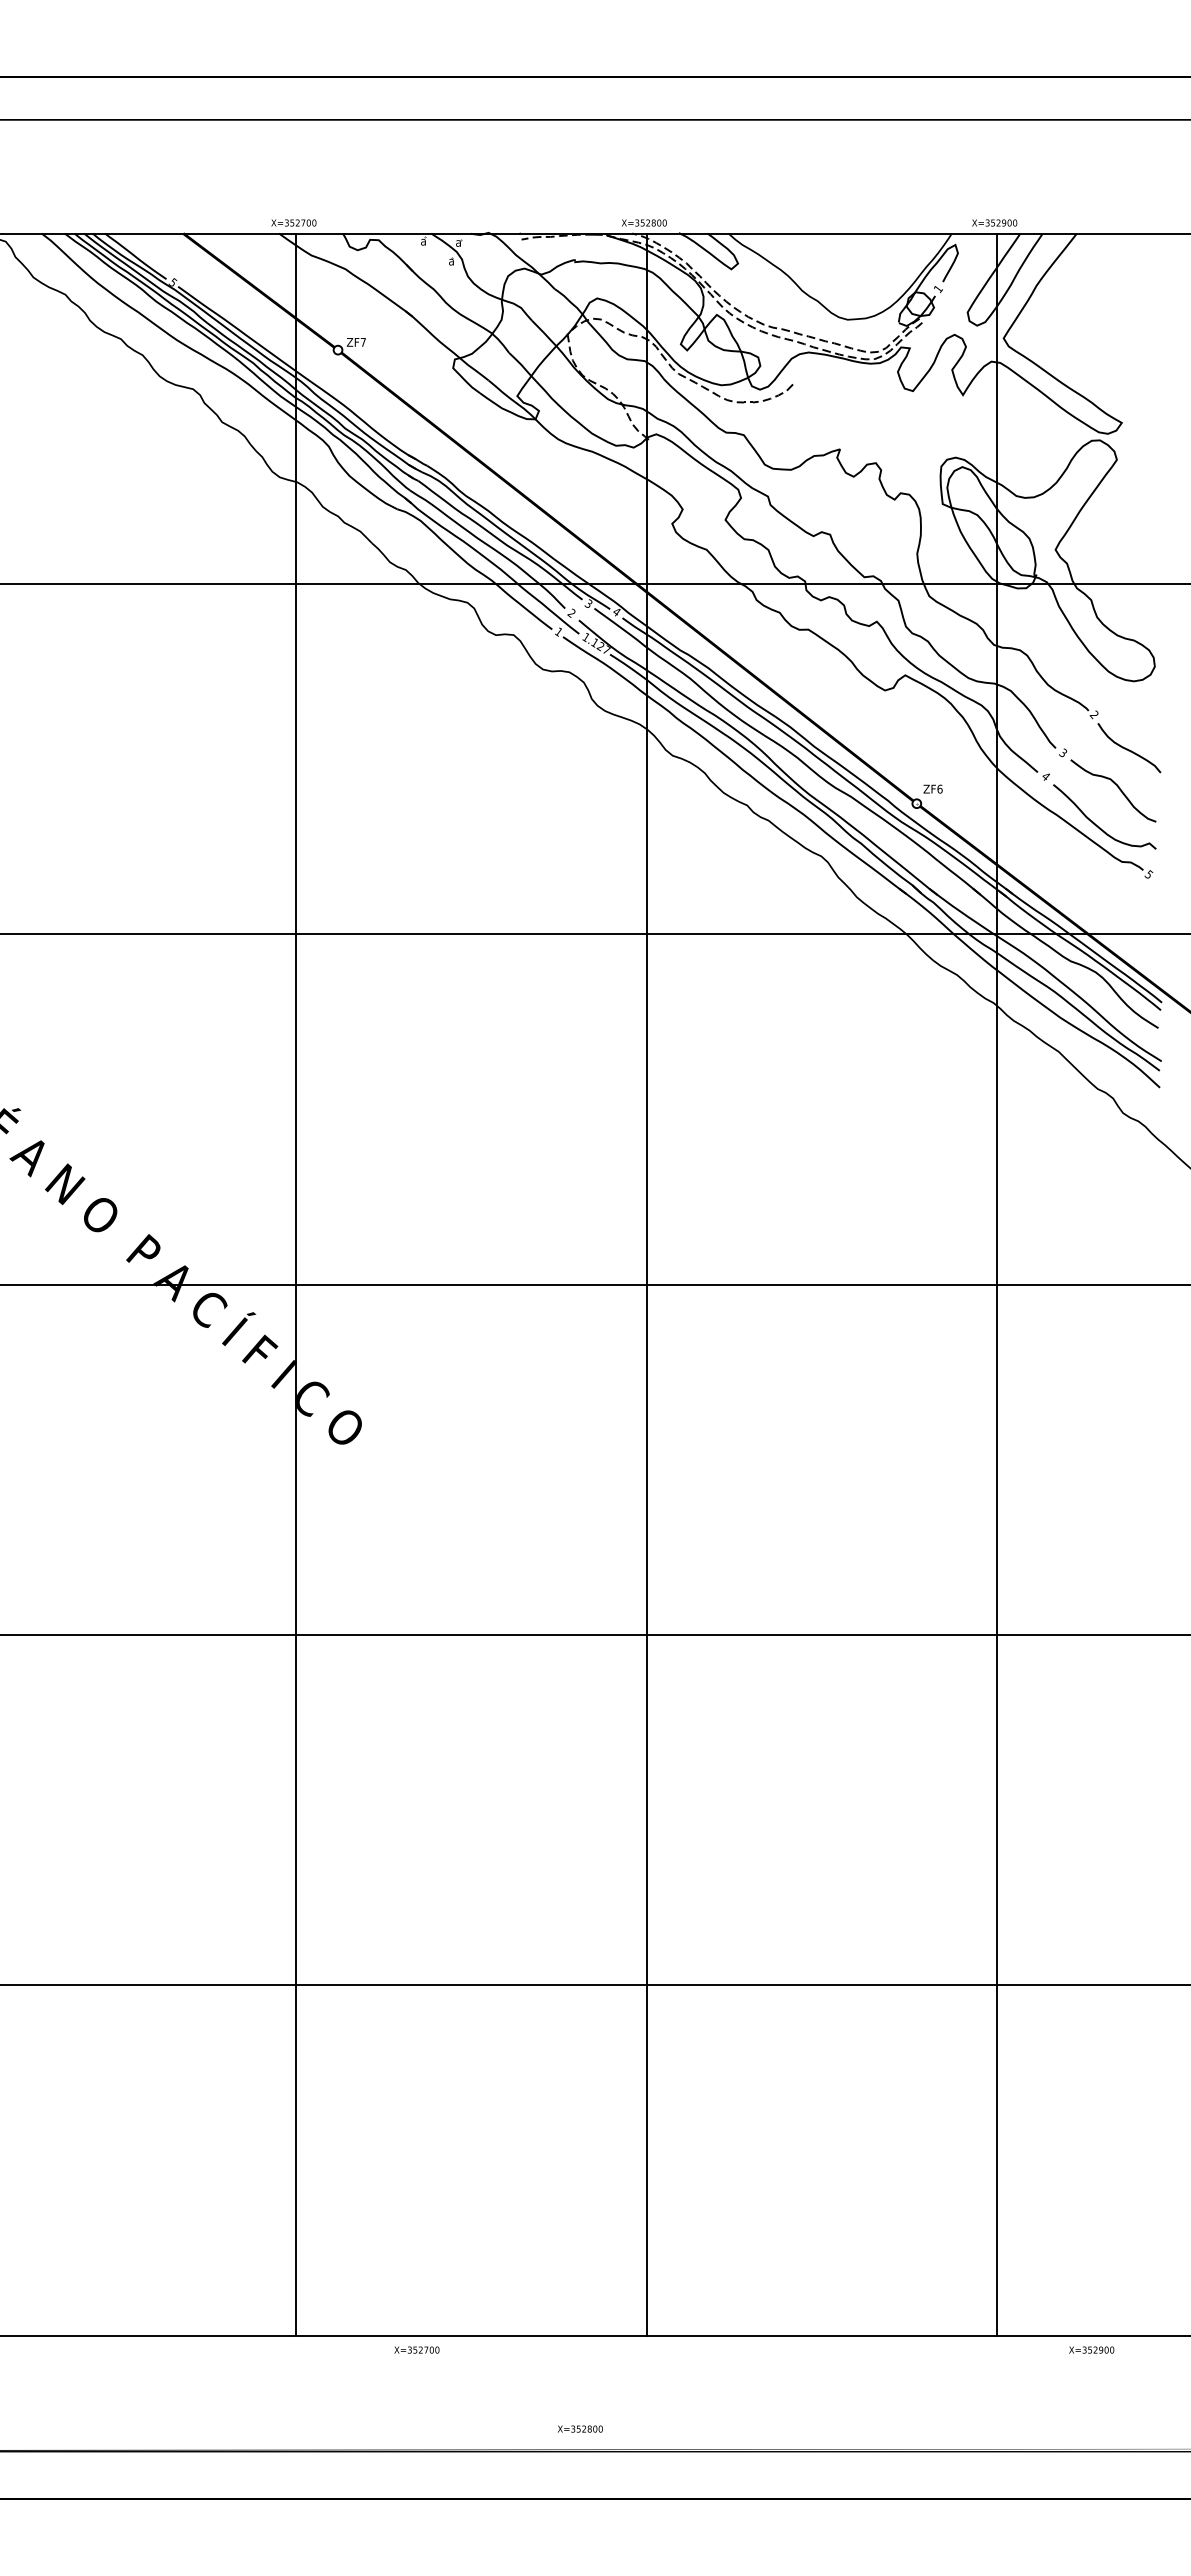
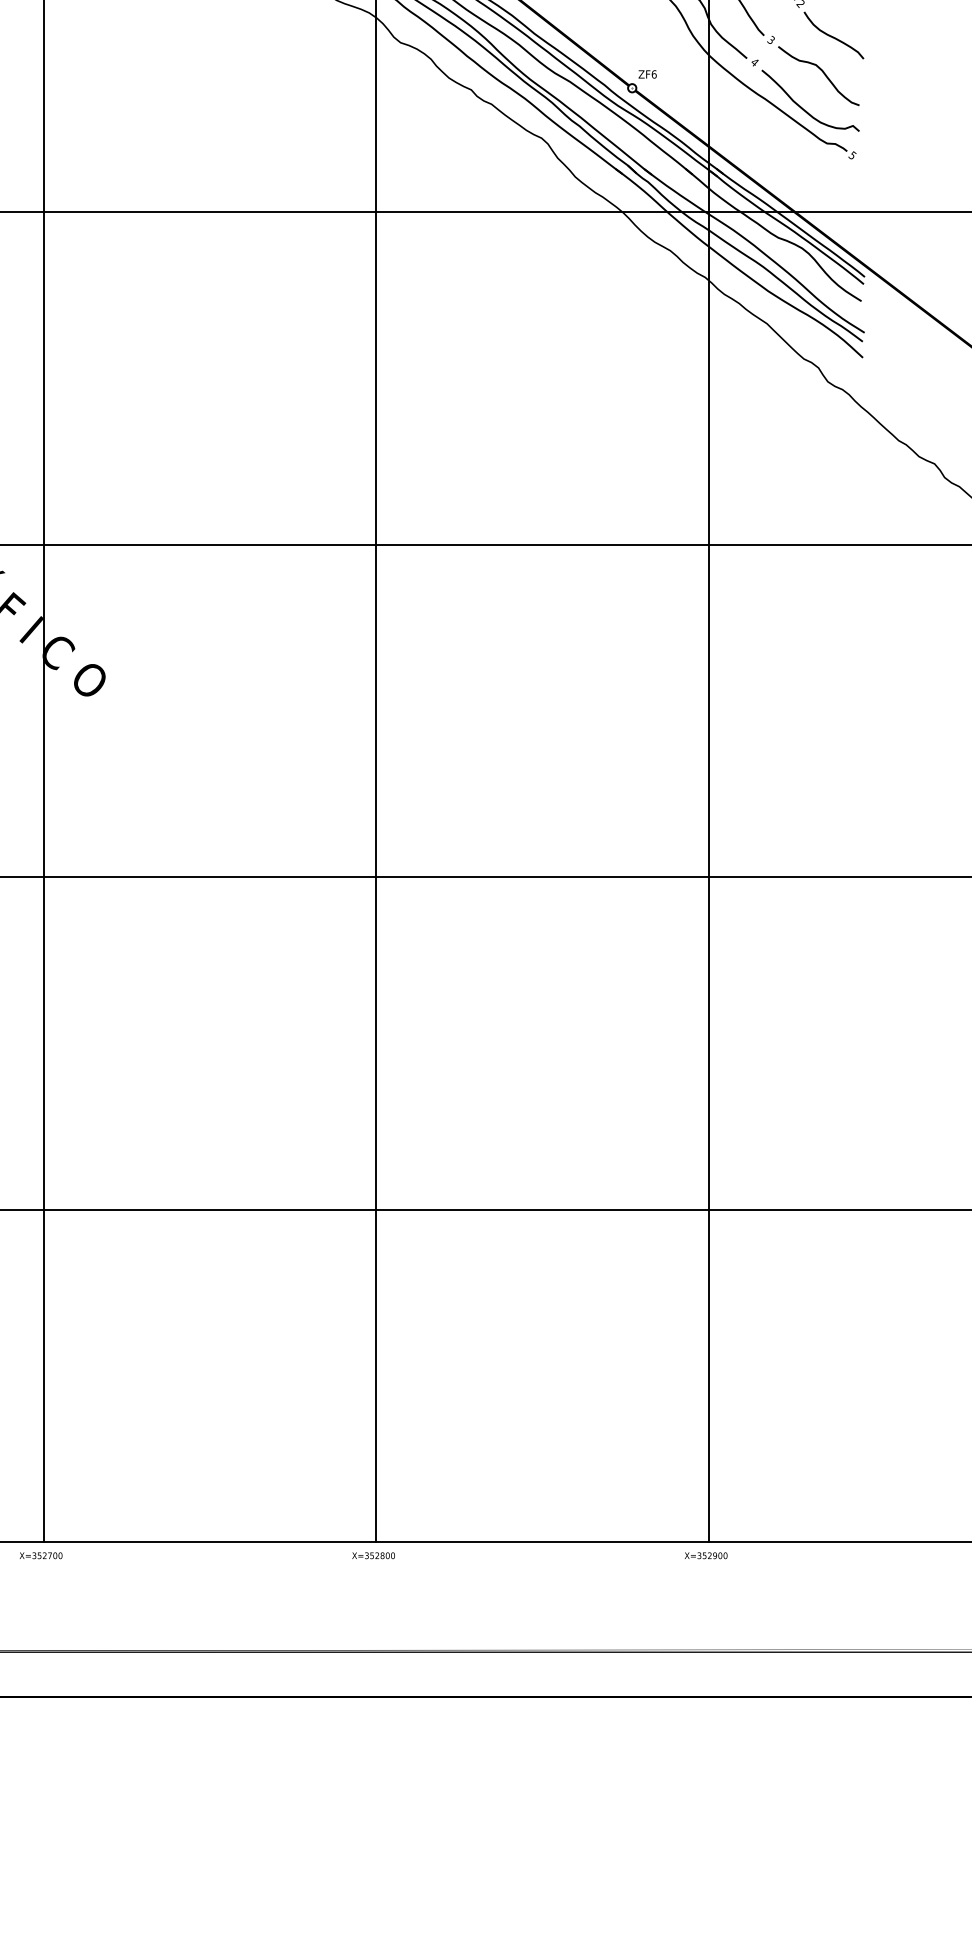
text: (416, 2349) -> (40, 1555), moved
text: (1091, 2349) -> (705, 1555), moved
text: (579, 2428) -> (372, 1555), moved

